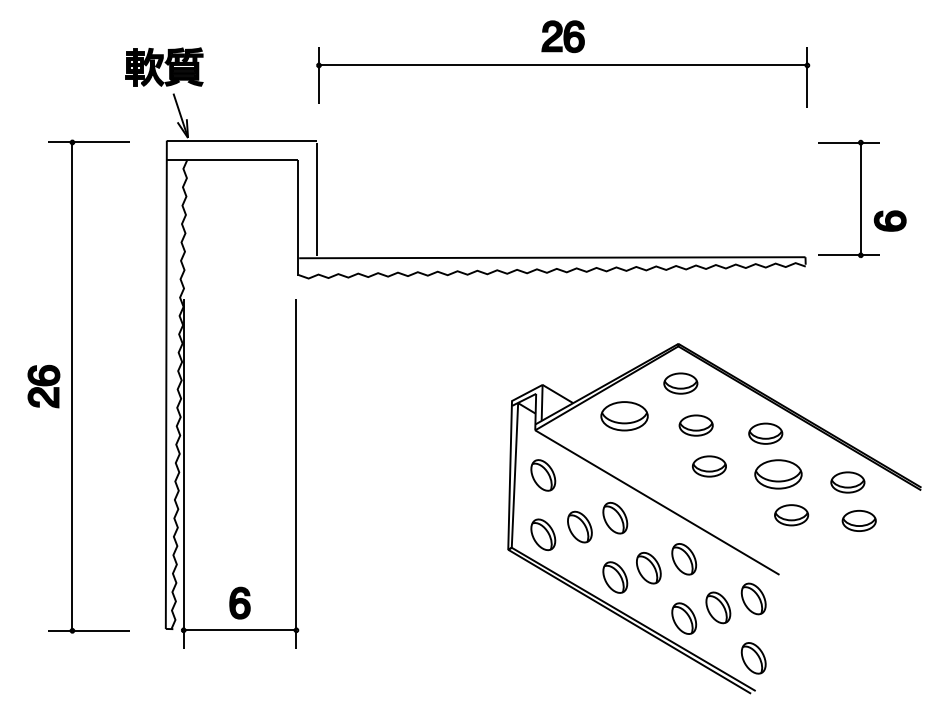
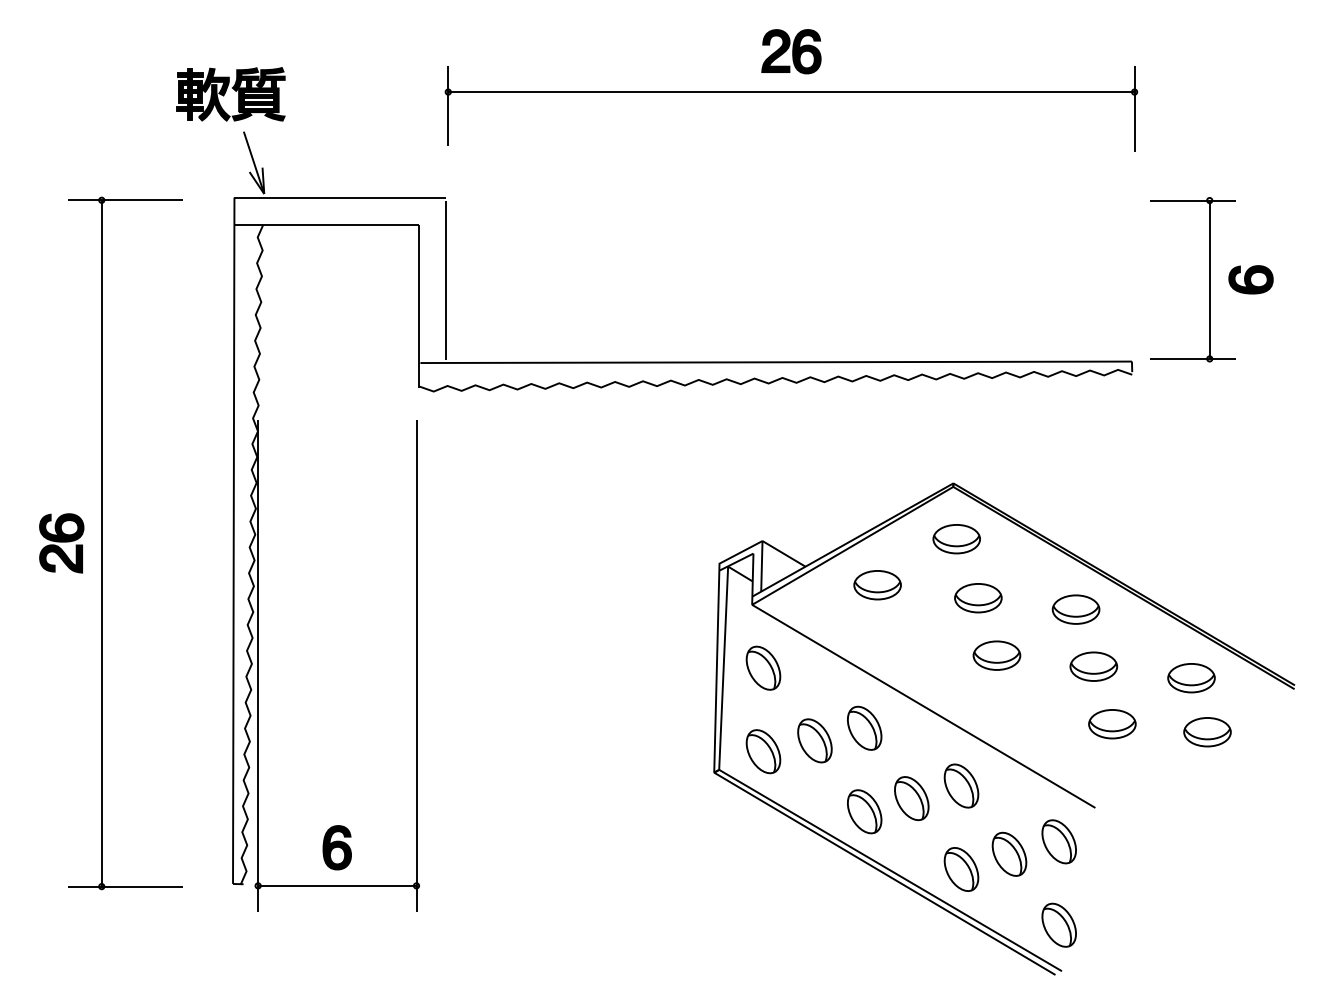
part: (889, 220) -> (1250, 279), moved
part: (624, 416) -> (877, 585), size x0.71
part: (778, 474) -> (1093, 666), size x0.71

